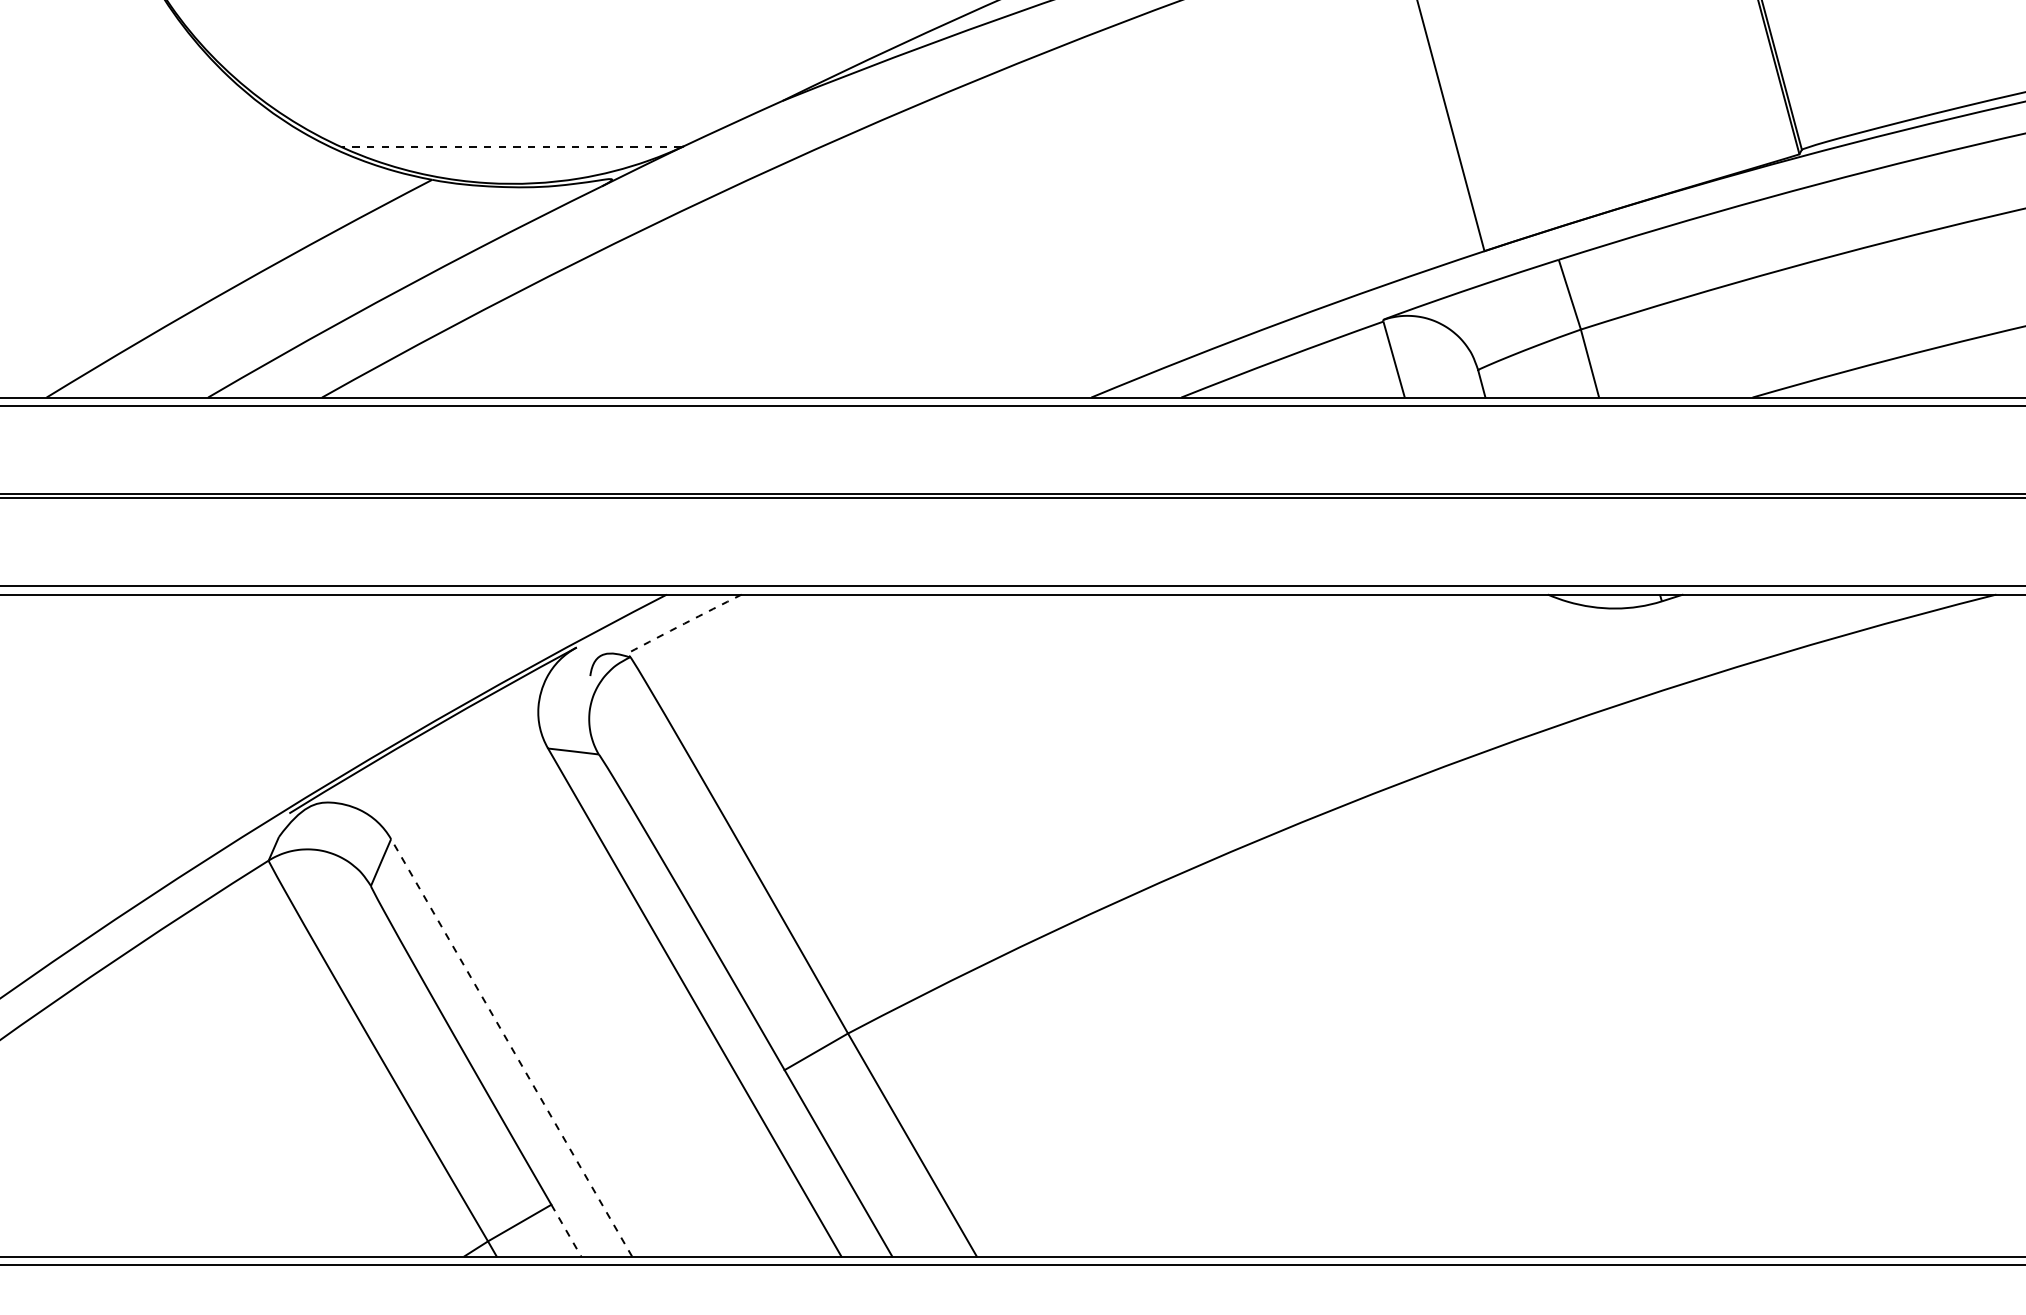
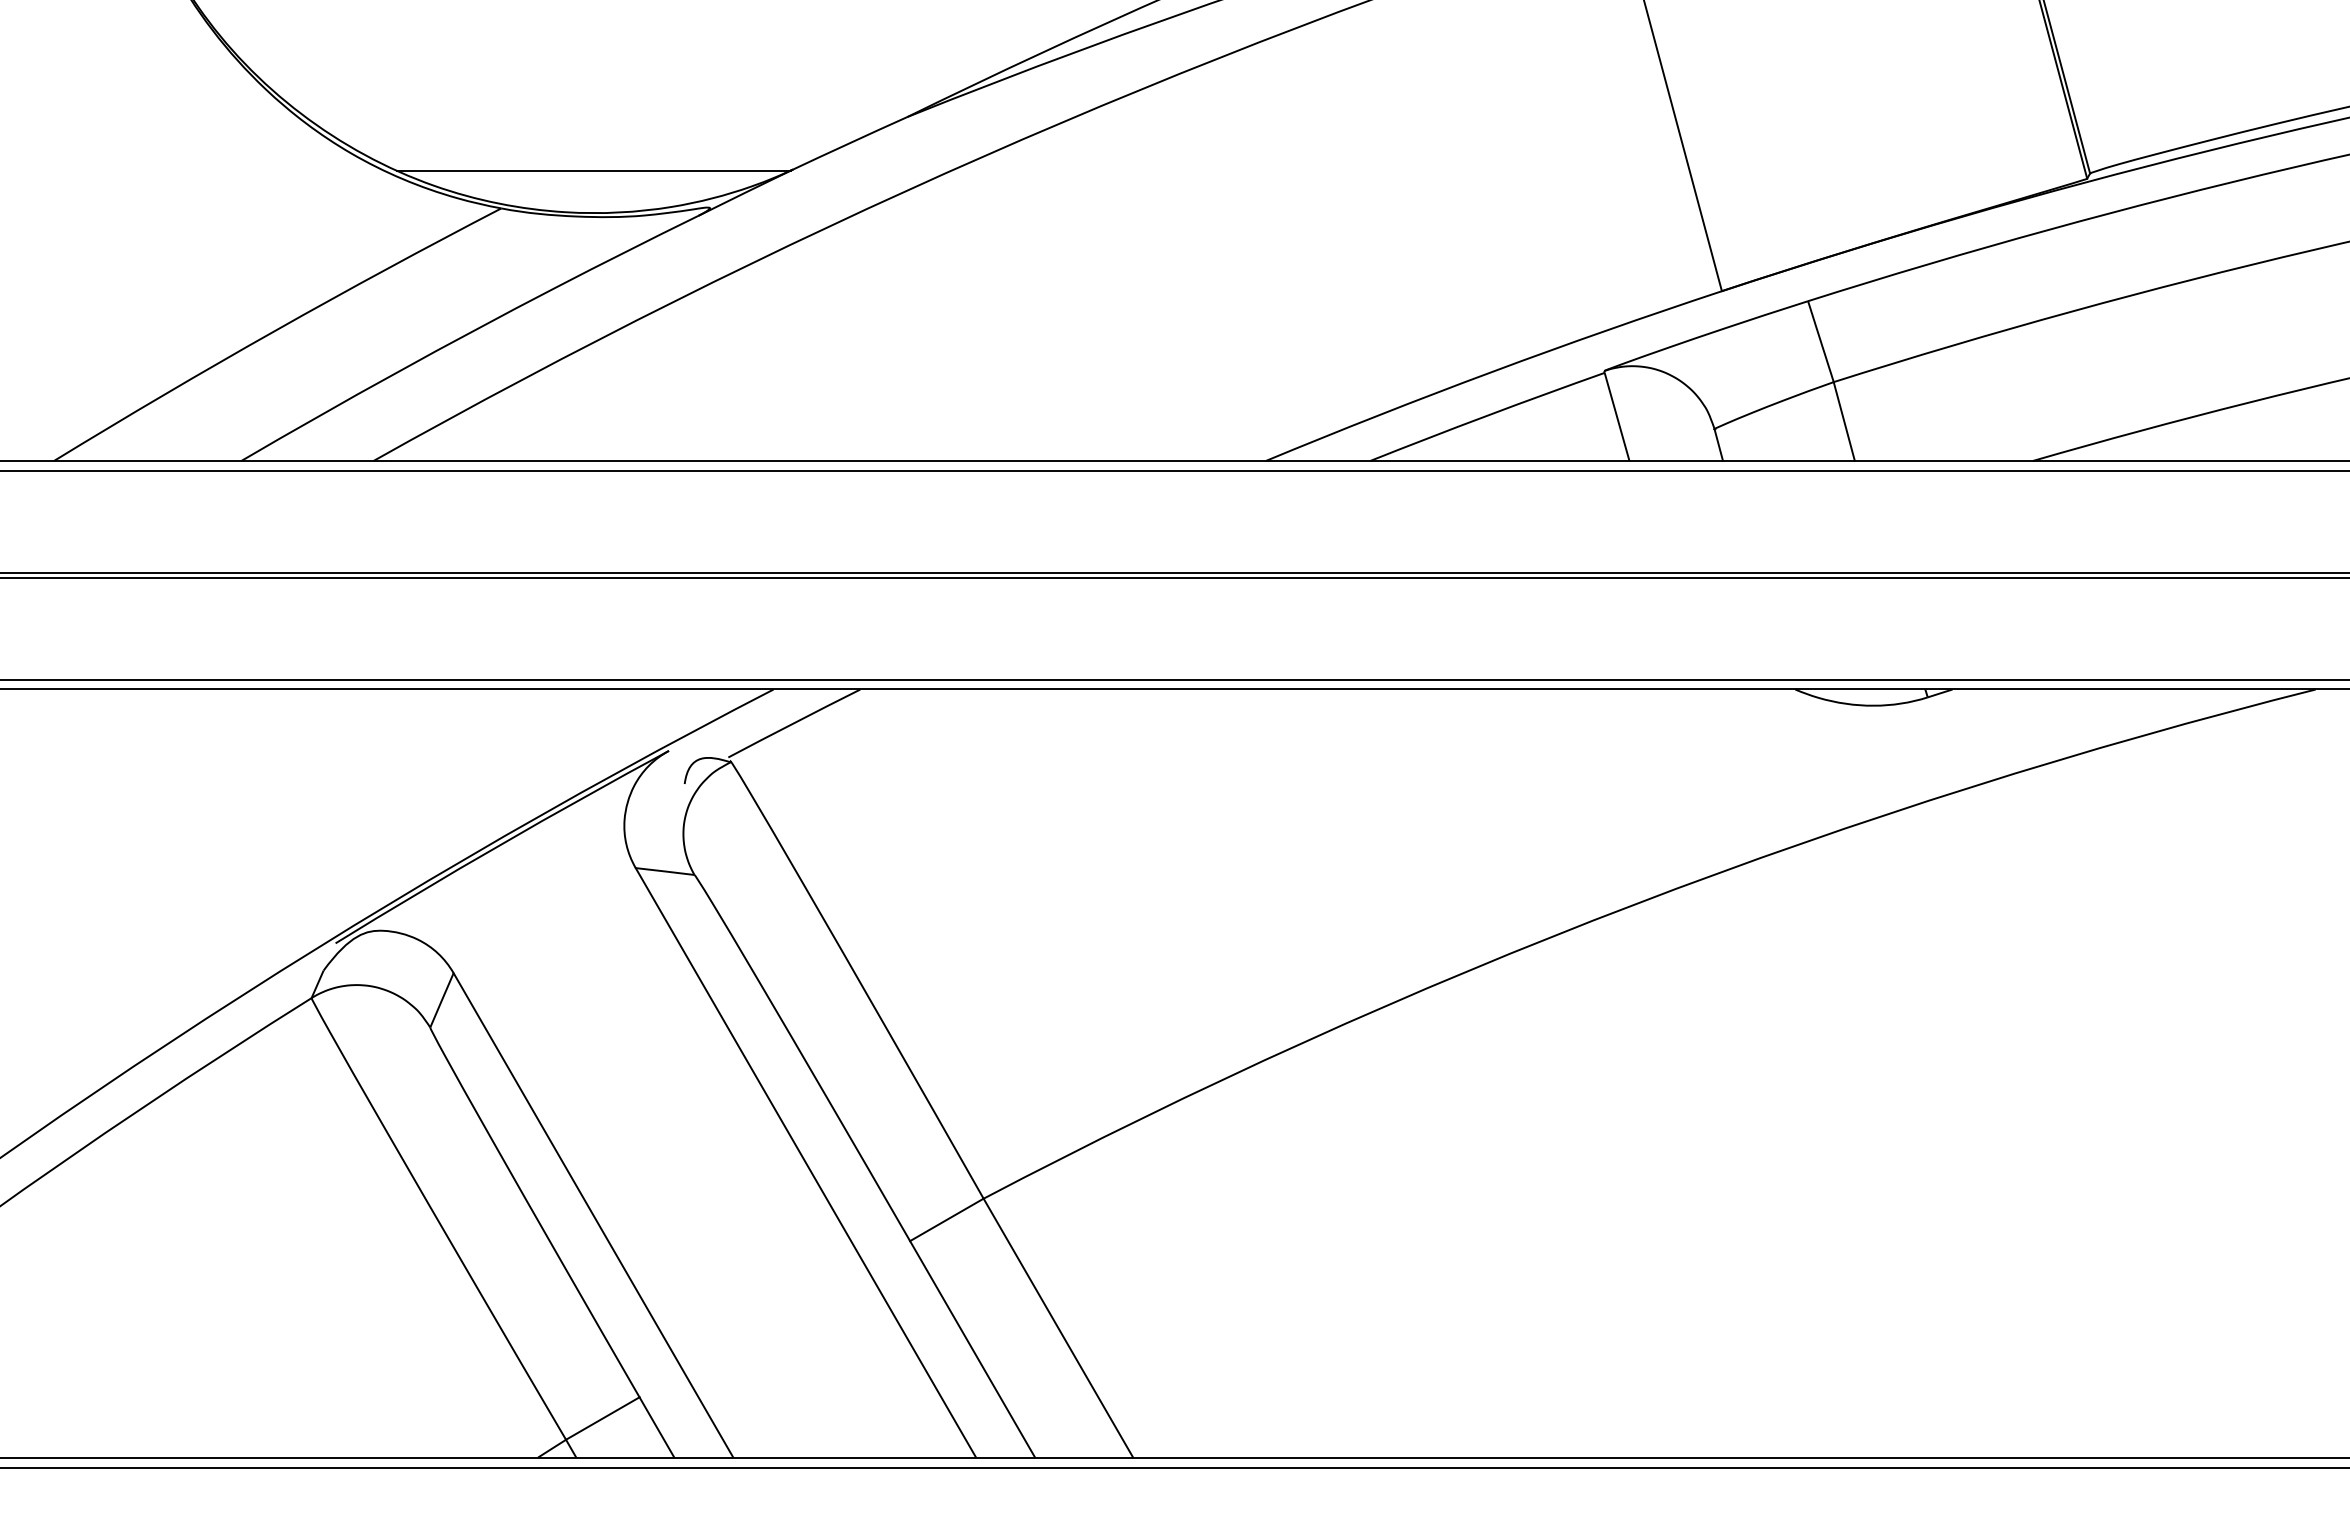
line: (511, 147) -> (593, 170), dashed -> solid
arc: (684, 623) -> (794, 723), dashed -> solid
line: (511, 1048) -> (593, 1215), dashed -> solid
line: (566, 1230) -> (656, 1427), dashed -> solid

